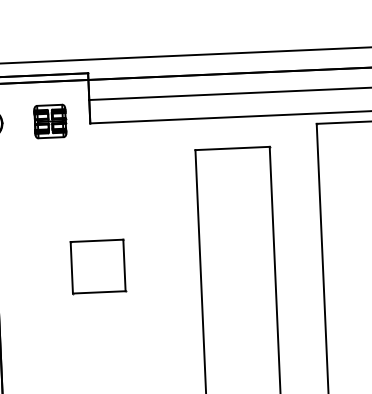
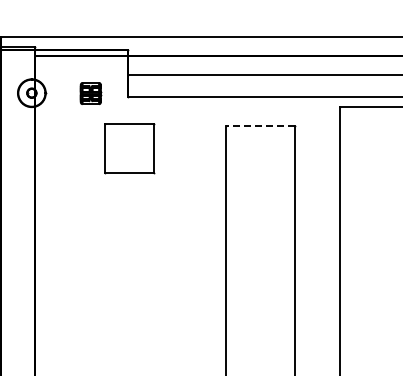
part: (50, 121) -> (90, 93), size x0.7
line: (232, 148) -> (260, 126), solid -> dashed
part: (98, 266) -> (129, 148), moved

